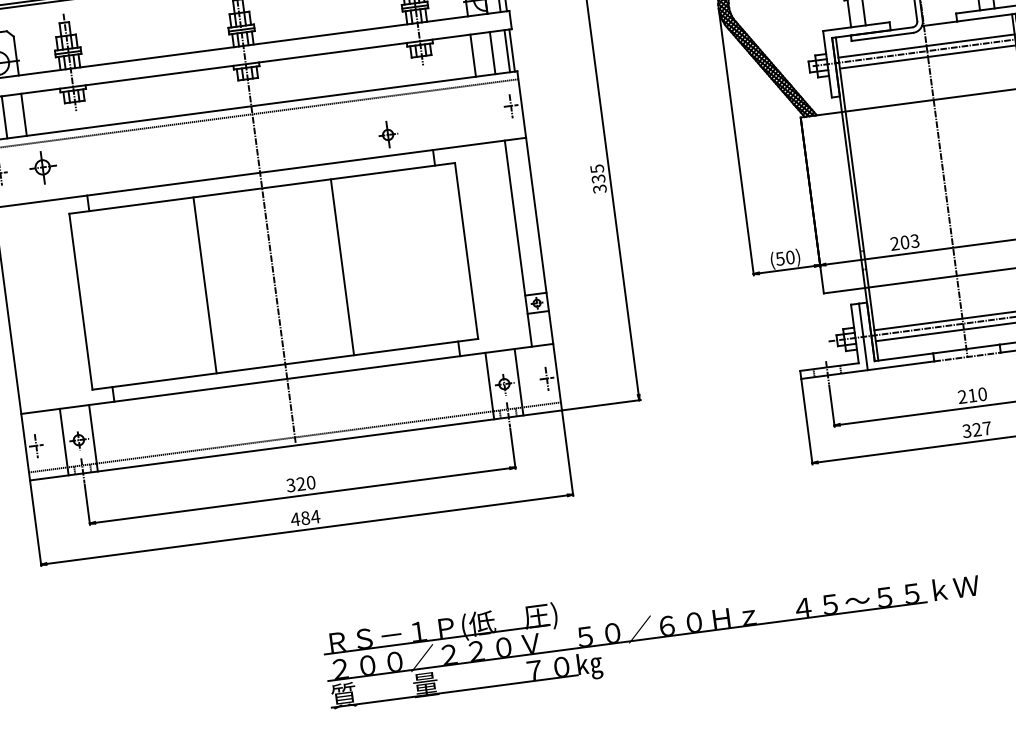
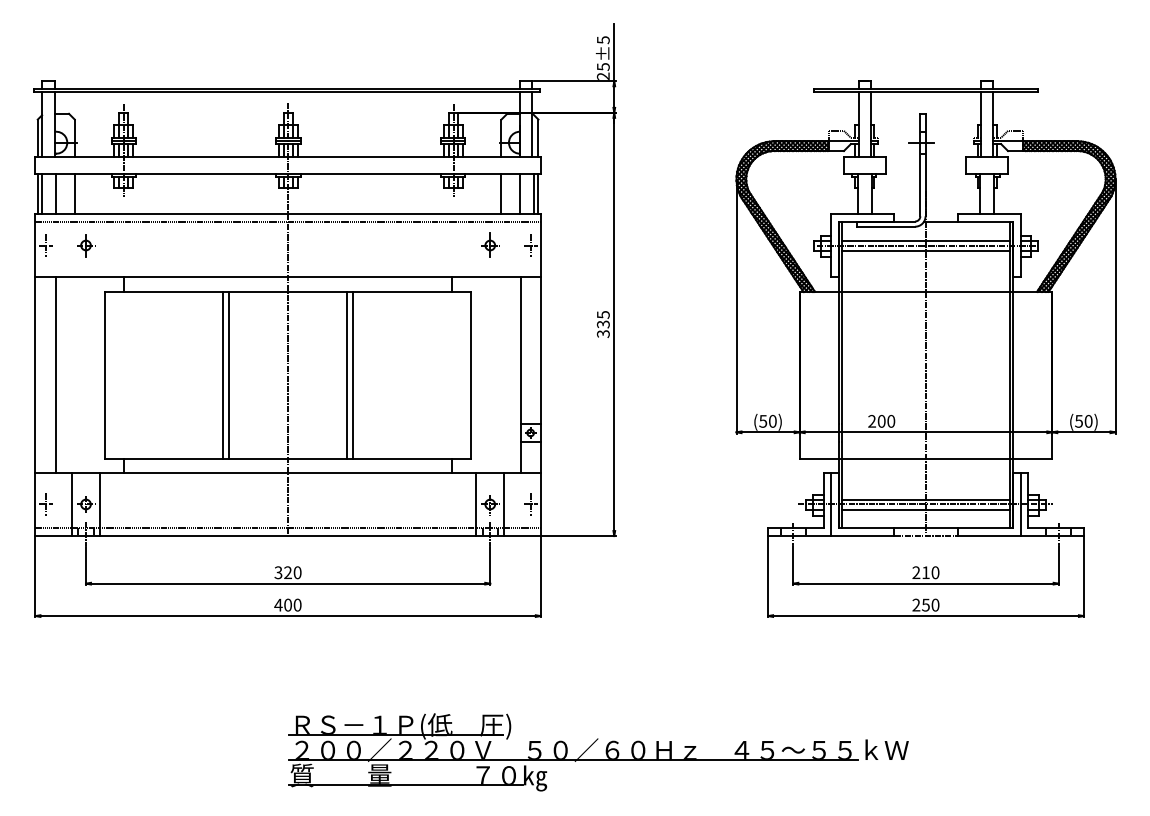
part: (388, 133) -> (490, 244), moved
part: (43, 167) -> (86, 245), size x0.71
text: (915, 241) -> (891, 421), 203 -> 200
line: (336, 268) -> (347, 375), added
line: (212, 284) -> (229, 375), added
line: (28, 307) -> (55, 374), added
text: (976, 429) -> (925, 604), 327 -> 250
text: (310, 516) -> (292, 604), 484 -> 400

